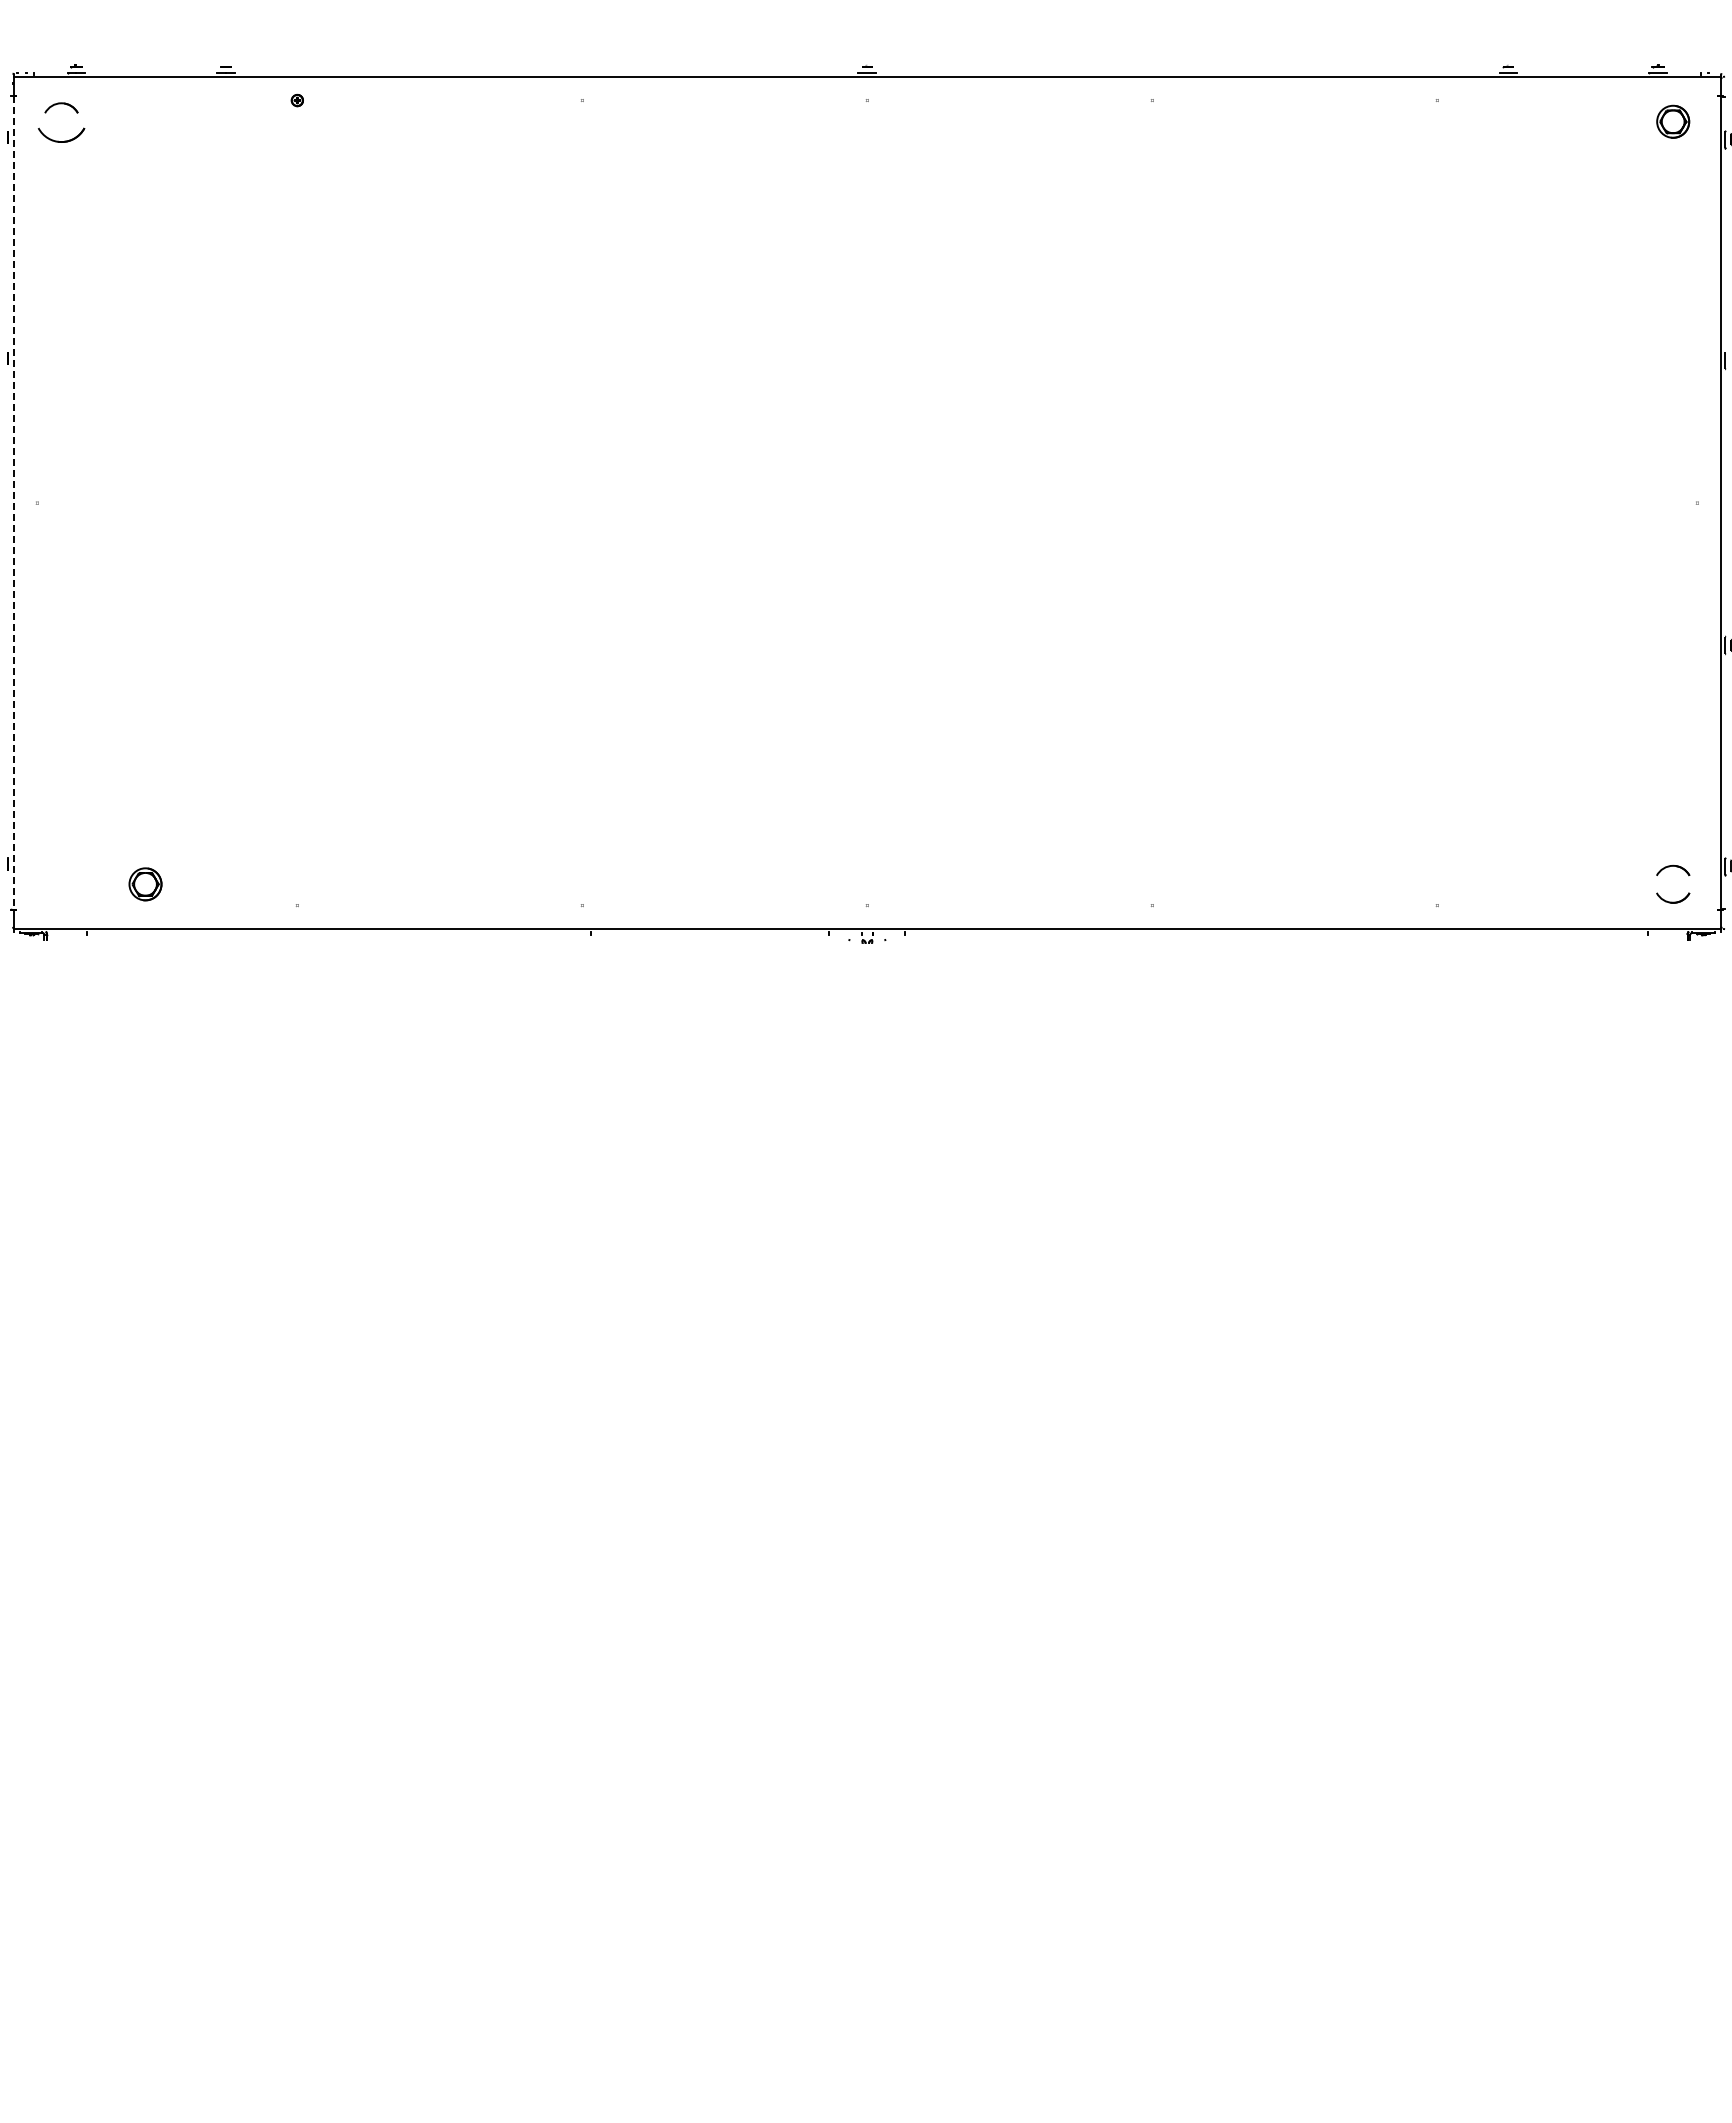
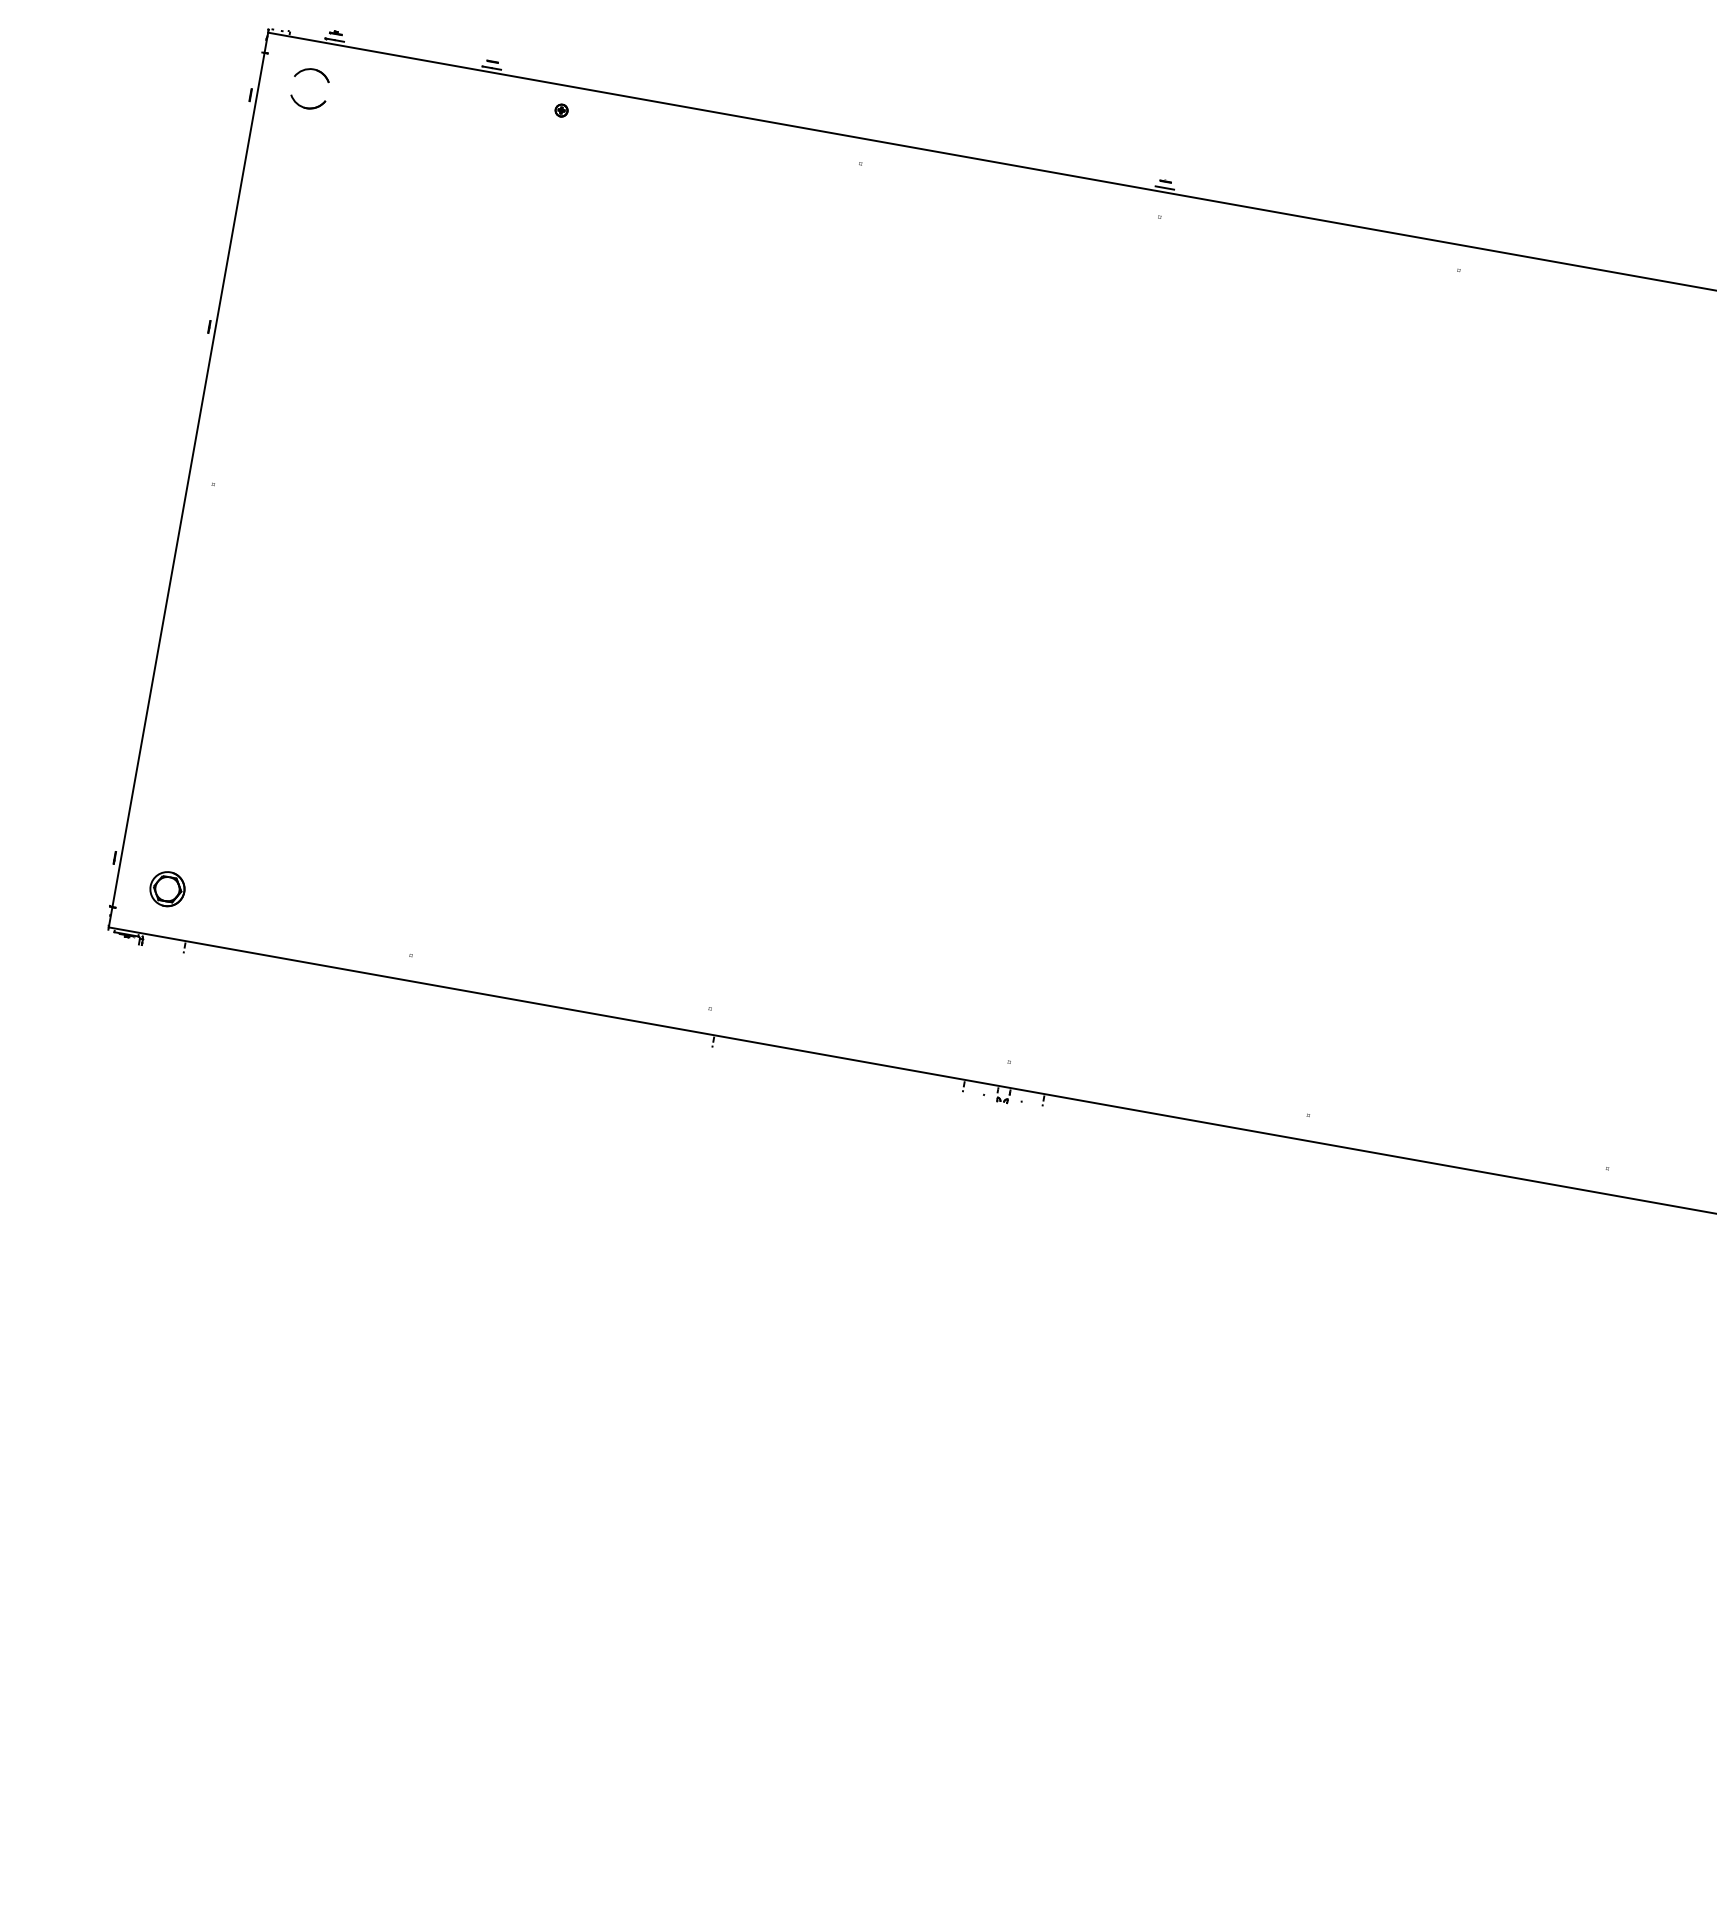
part: (61, 135) -> (307, 103), size x0.71
line: (13, 503) -> (188, 480), dashed -> solid
part: (145, 884) -> (167, 889), moved

